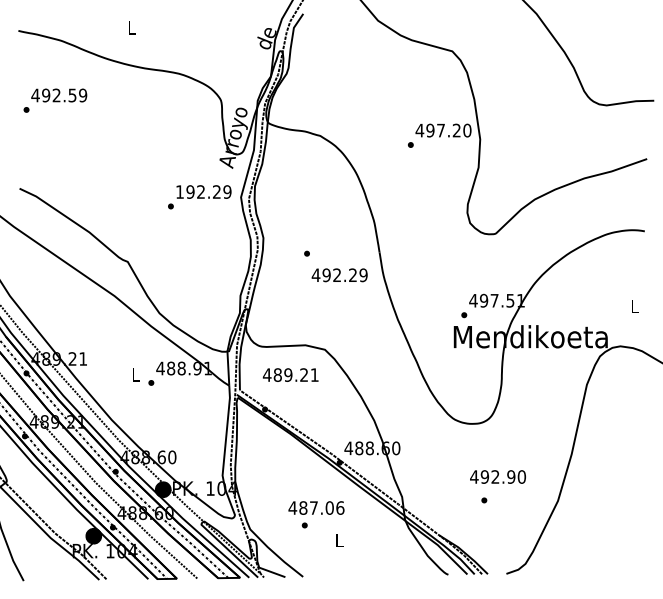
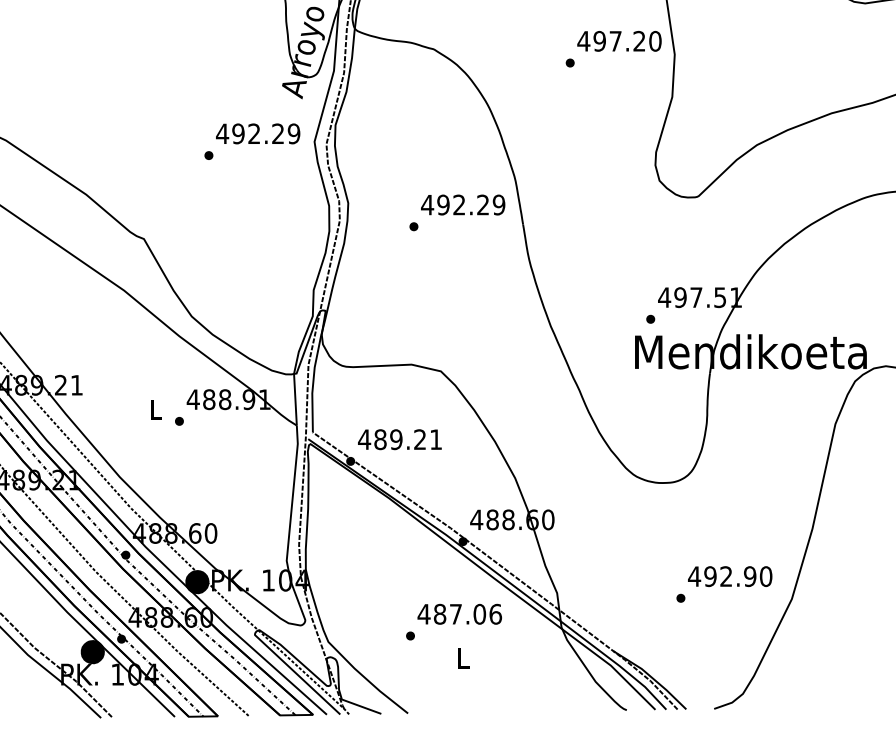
text: (179, 191) -> (221, 133), 192.29 -> 492.29
text: (339, 275) -> (462, 205), moved
text: (290, 374) -> (399, 438), moved
text: (497, 476) -> (729, 575), moved
text: (316, 507) -> (459, 613), moved

